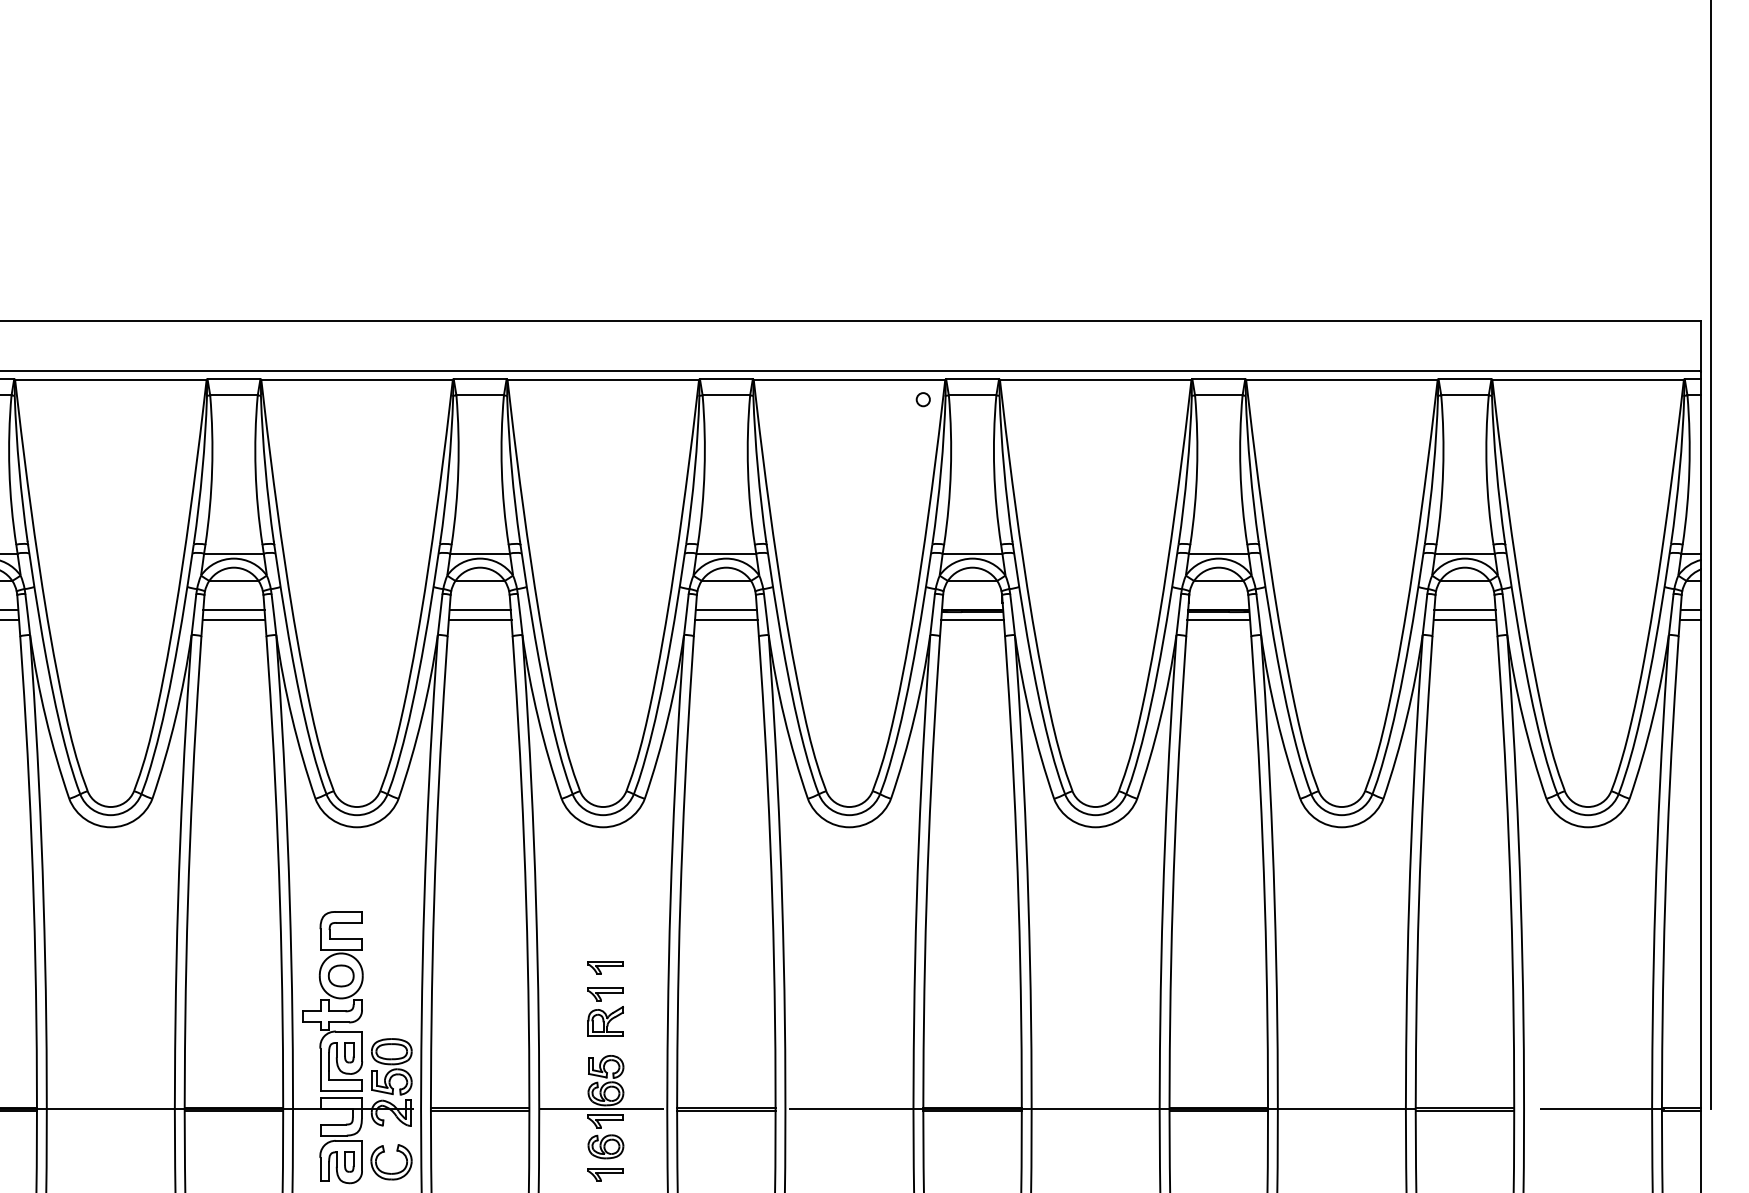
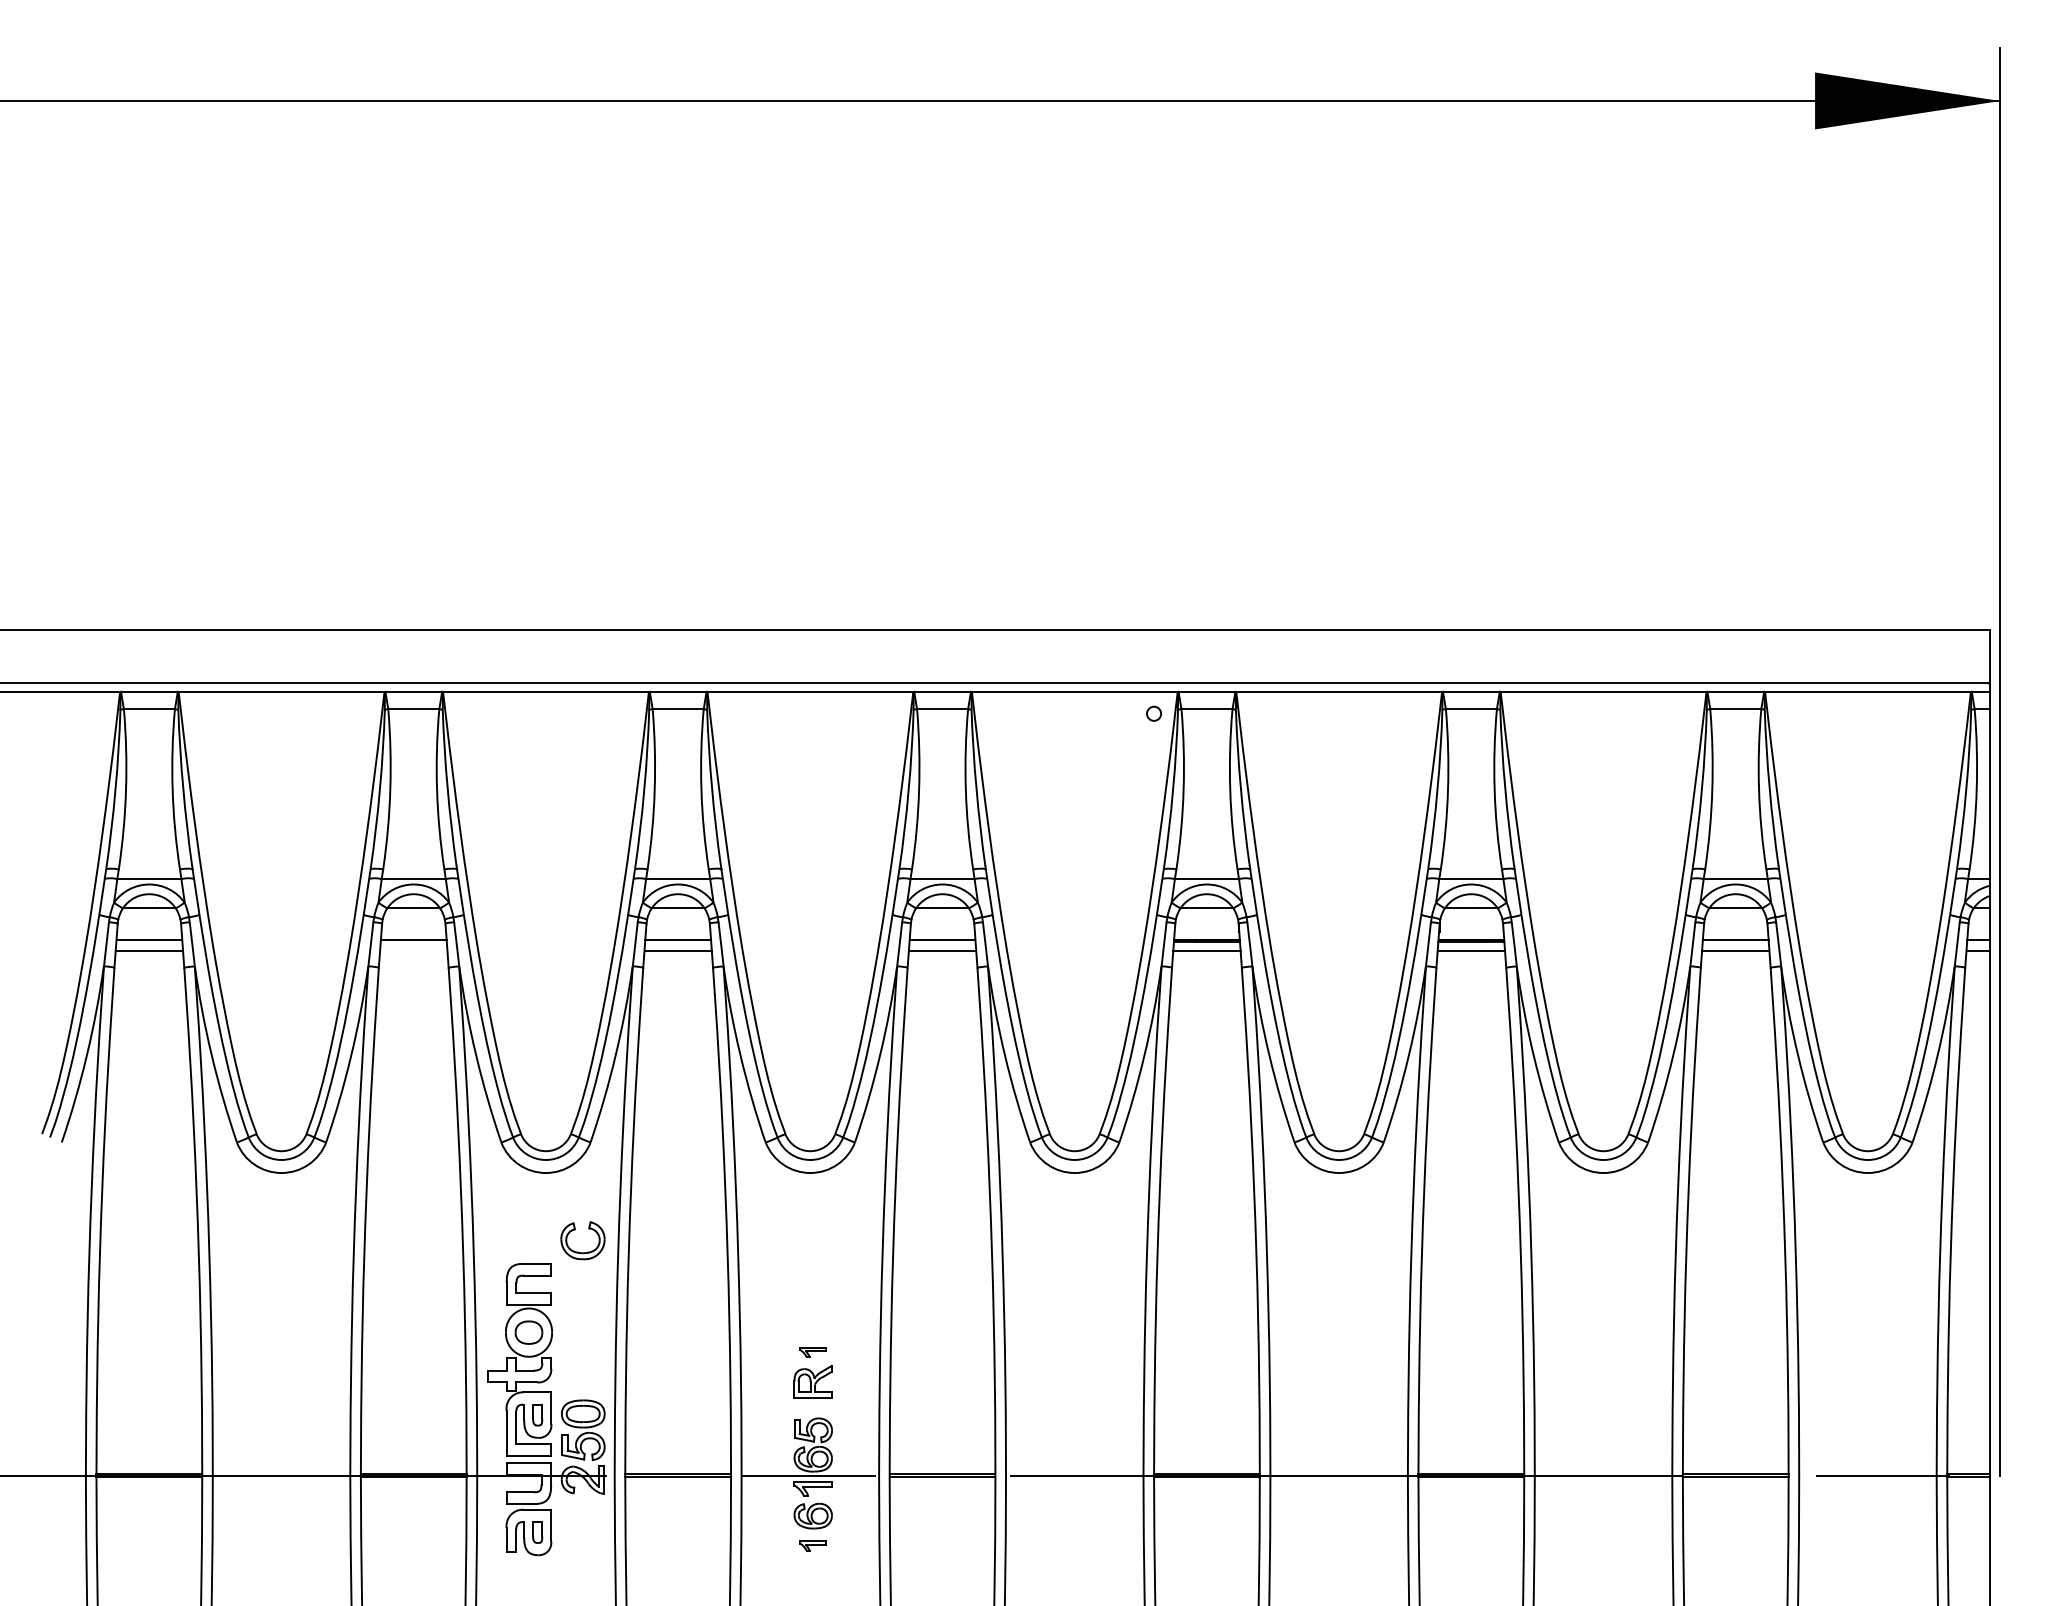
line: (233, 620) -> (413, 950), removed
part: (605, 967) -> (812, 1323), removed
part: (605, 994) -> (812, 1352), size x0.7
part: (387, 1172) -> (578, 1251), moved
part: (605, 1174) -> (812, 1545), size x0.7

